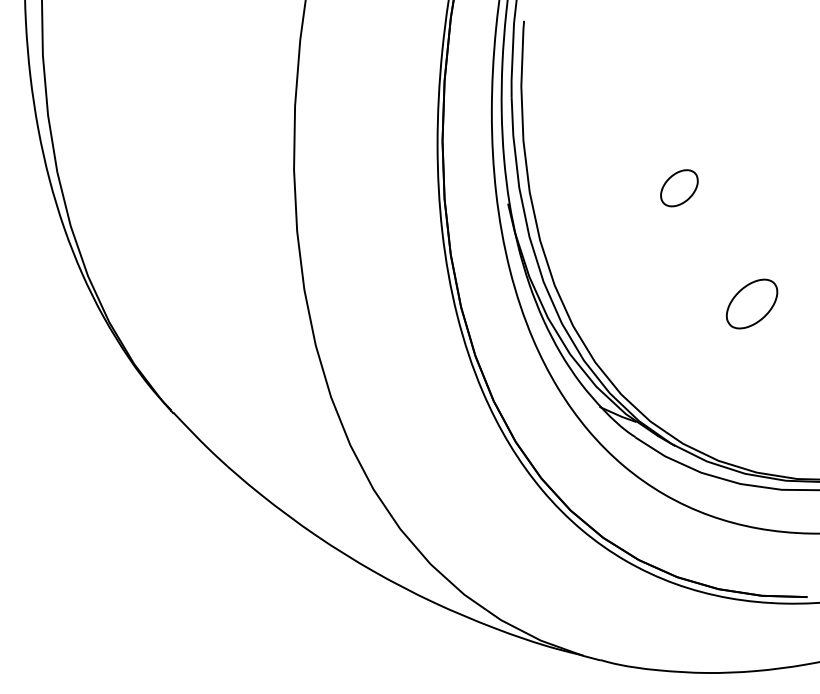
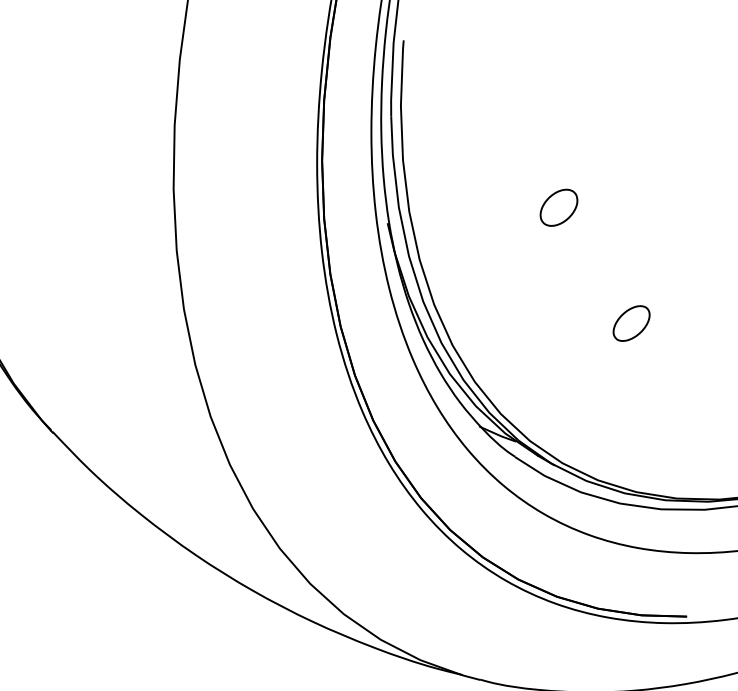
part: (751, 303) -> (631, 323), size x0.71

